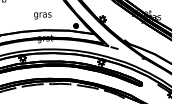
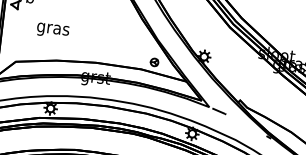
text: (42, 15) -> (52, 30), moved

